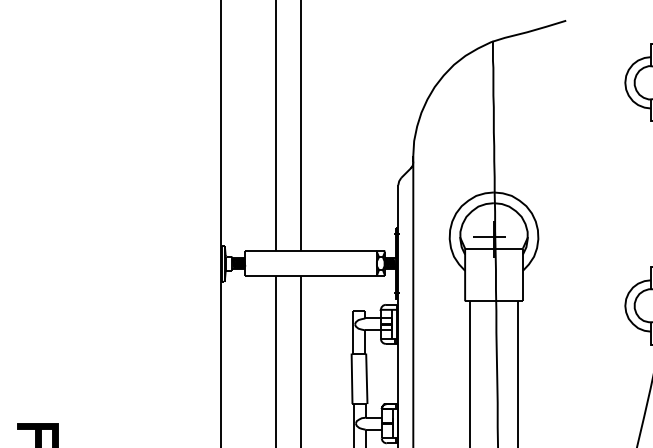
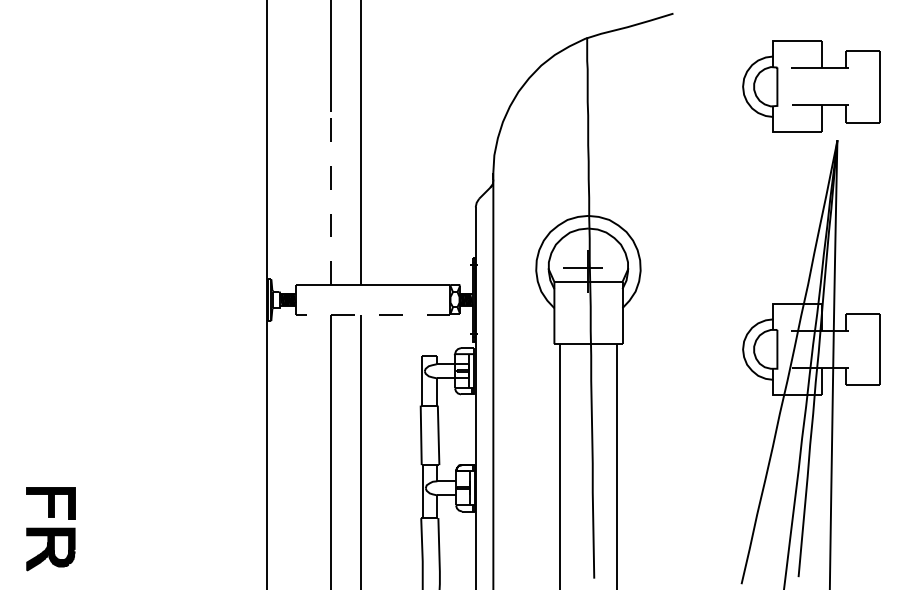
line: (275, 177) -> (331, 198), solid -> dashed
line: (310, 276) -> (372, 314), solid -> dashed

